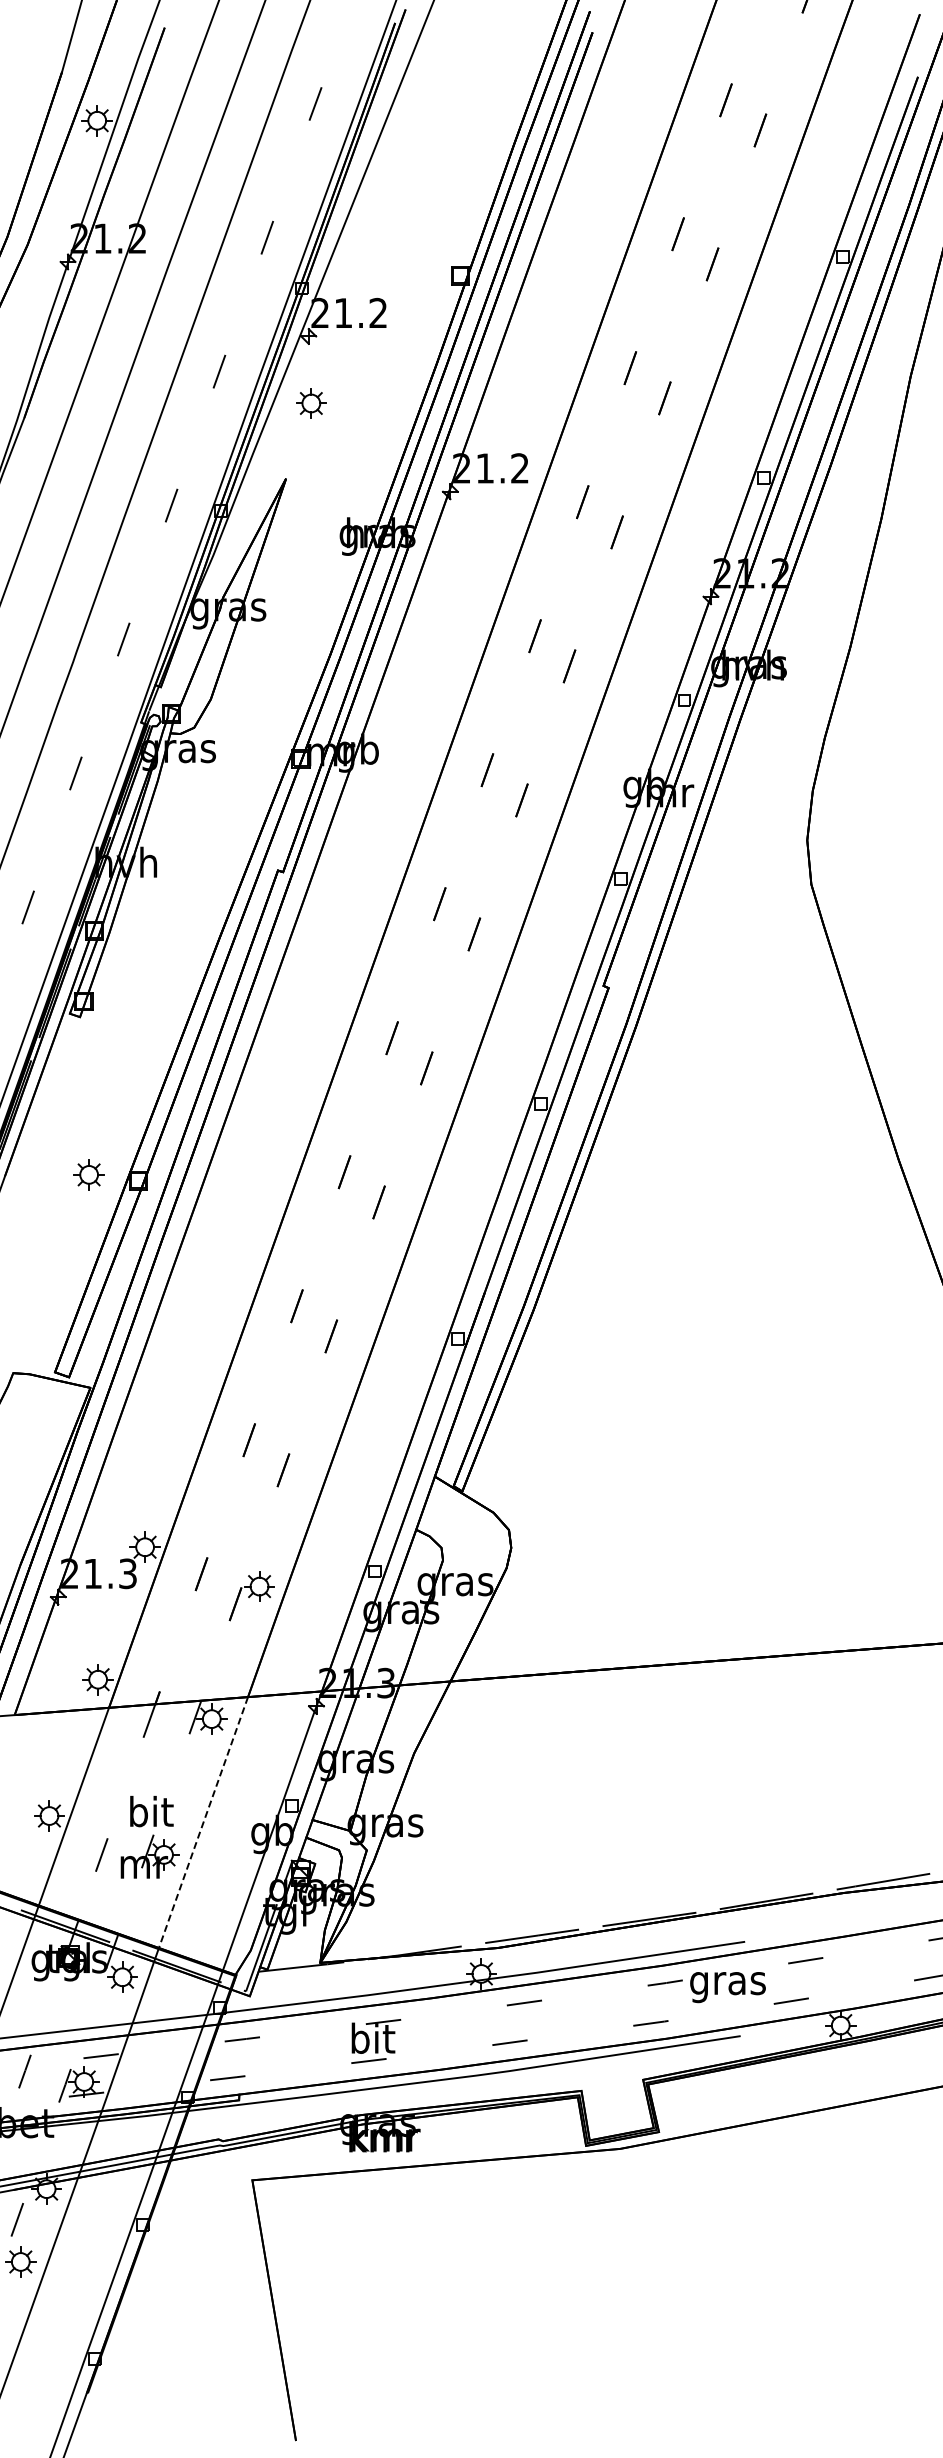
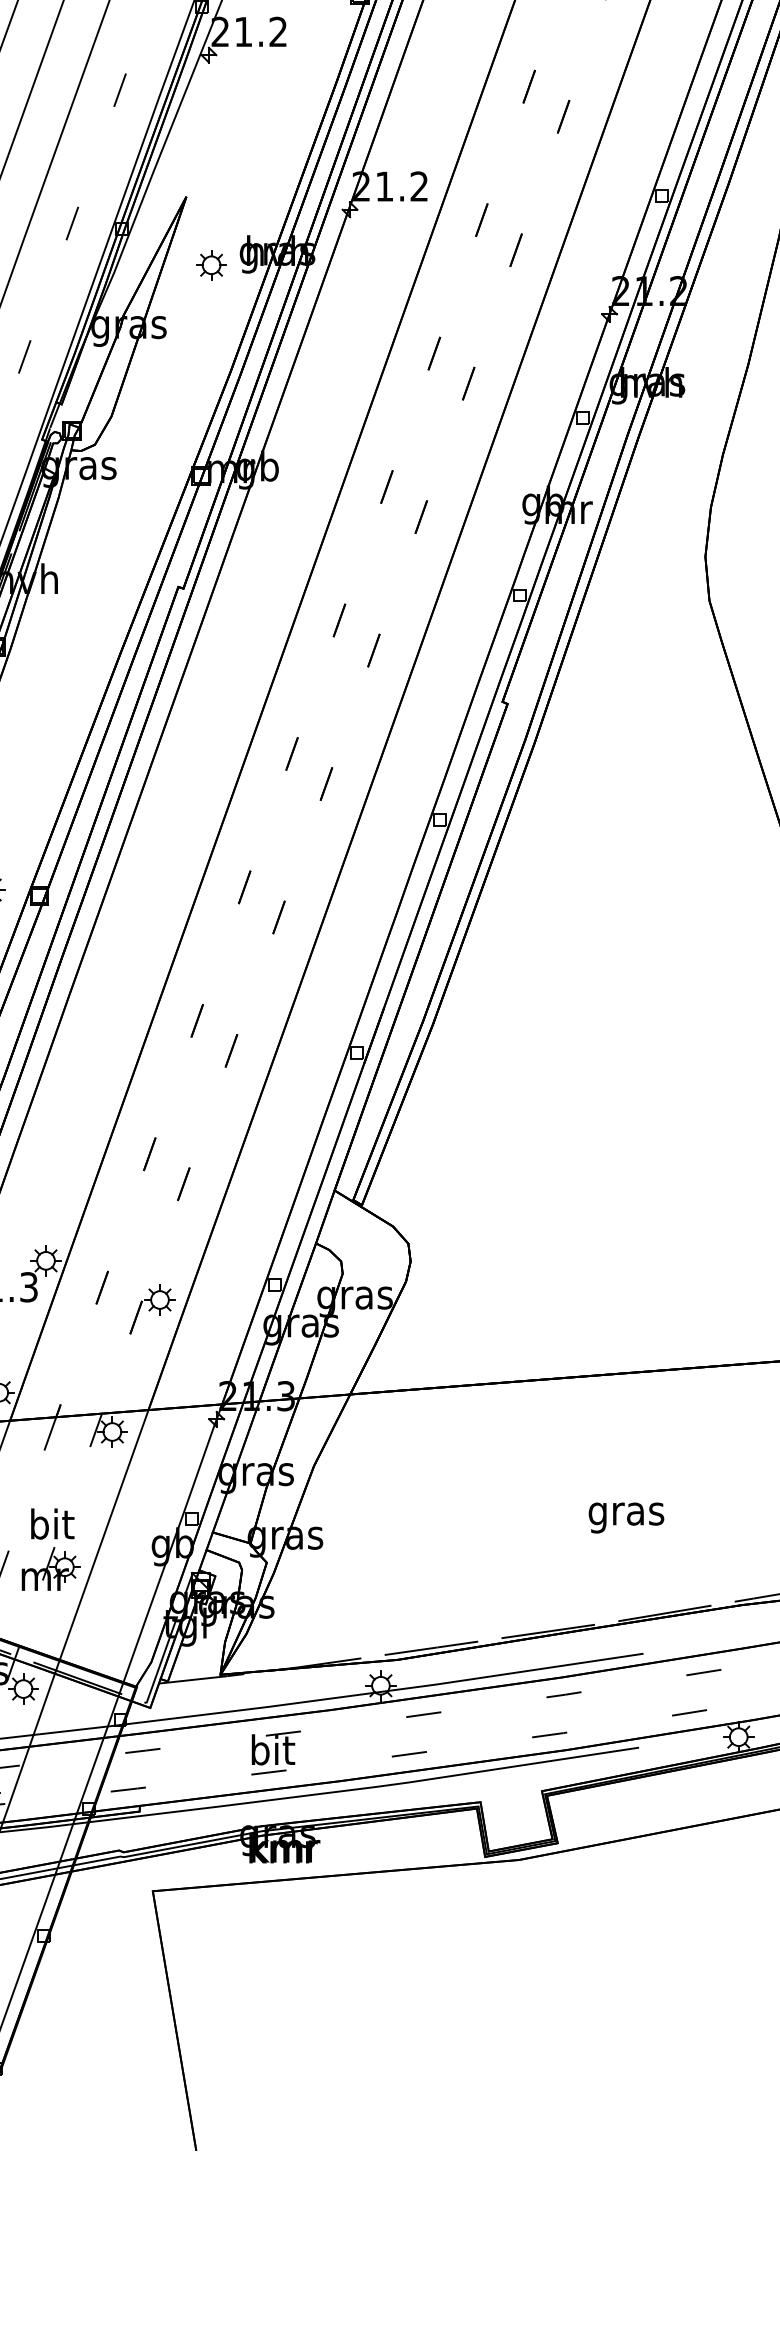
part: (311, 403) -> (211, 265), moved
line: (203, 1823) -> (104, 1535), dashed -> solid
text: (727, 1987) -> (625, 1518), moved

